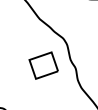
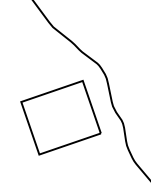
part: (43, 65) -> (60, 117), size x1.43

